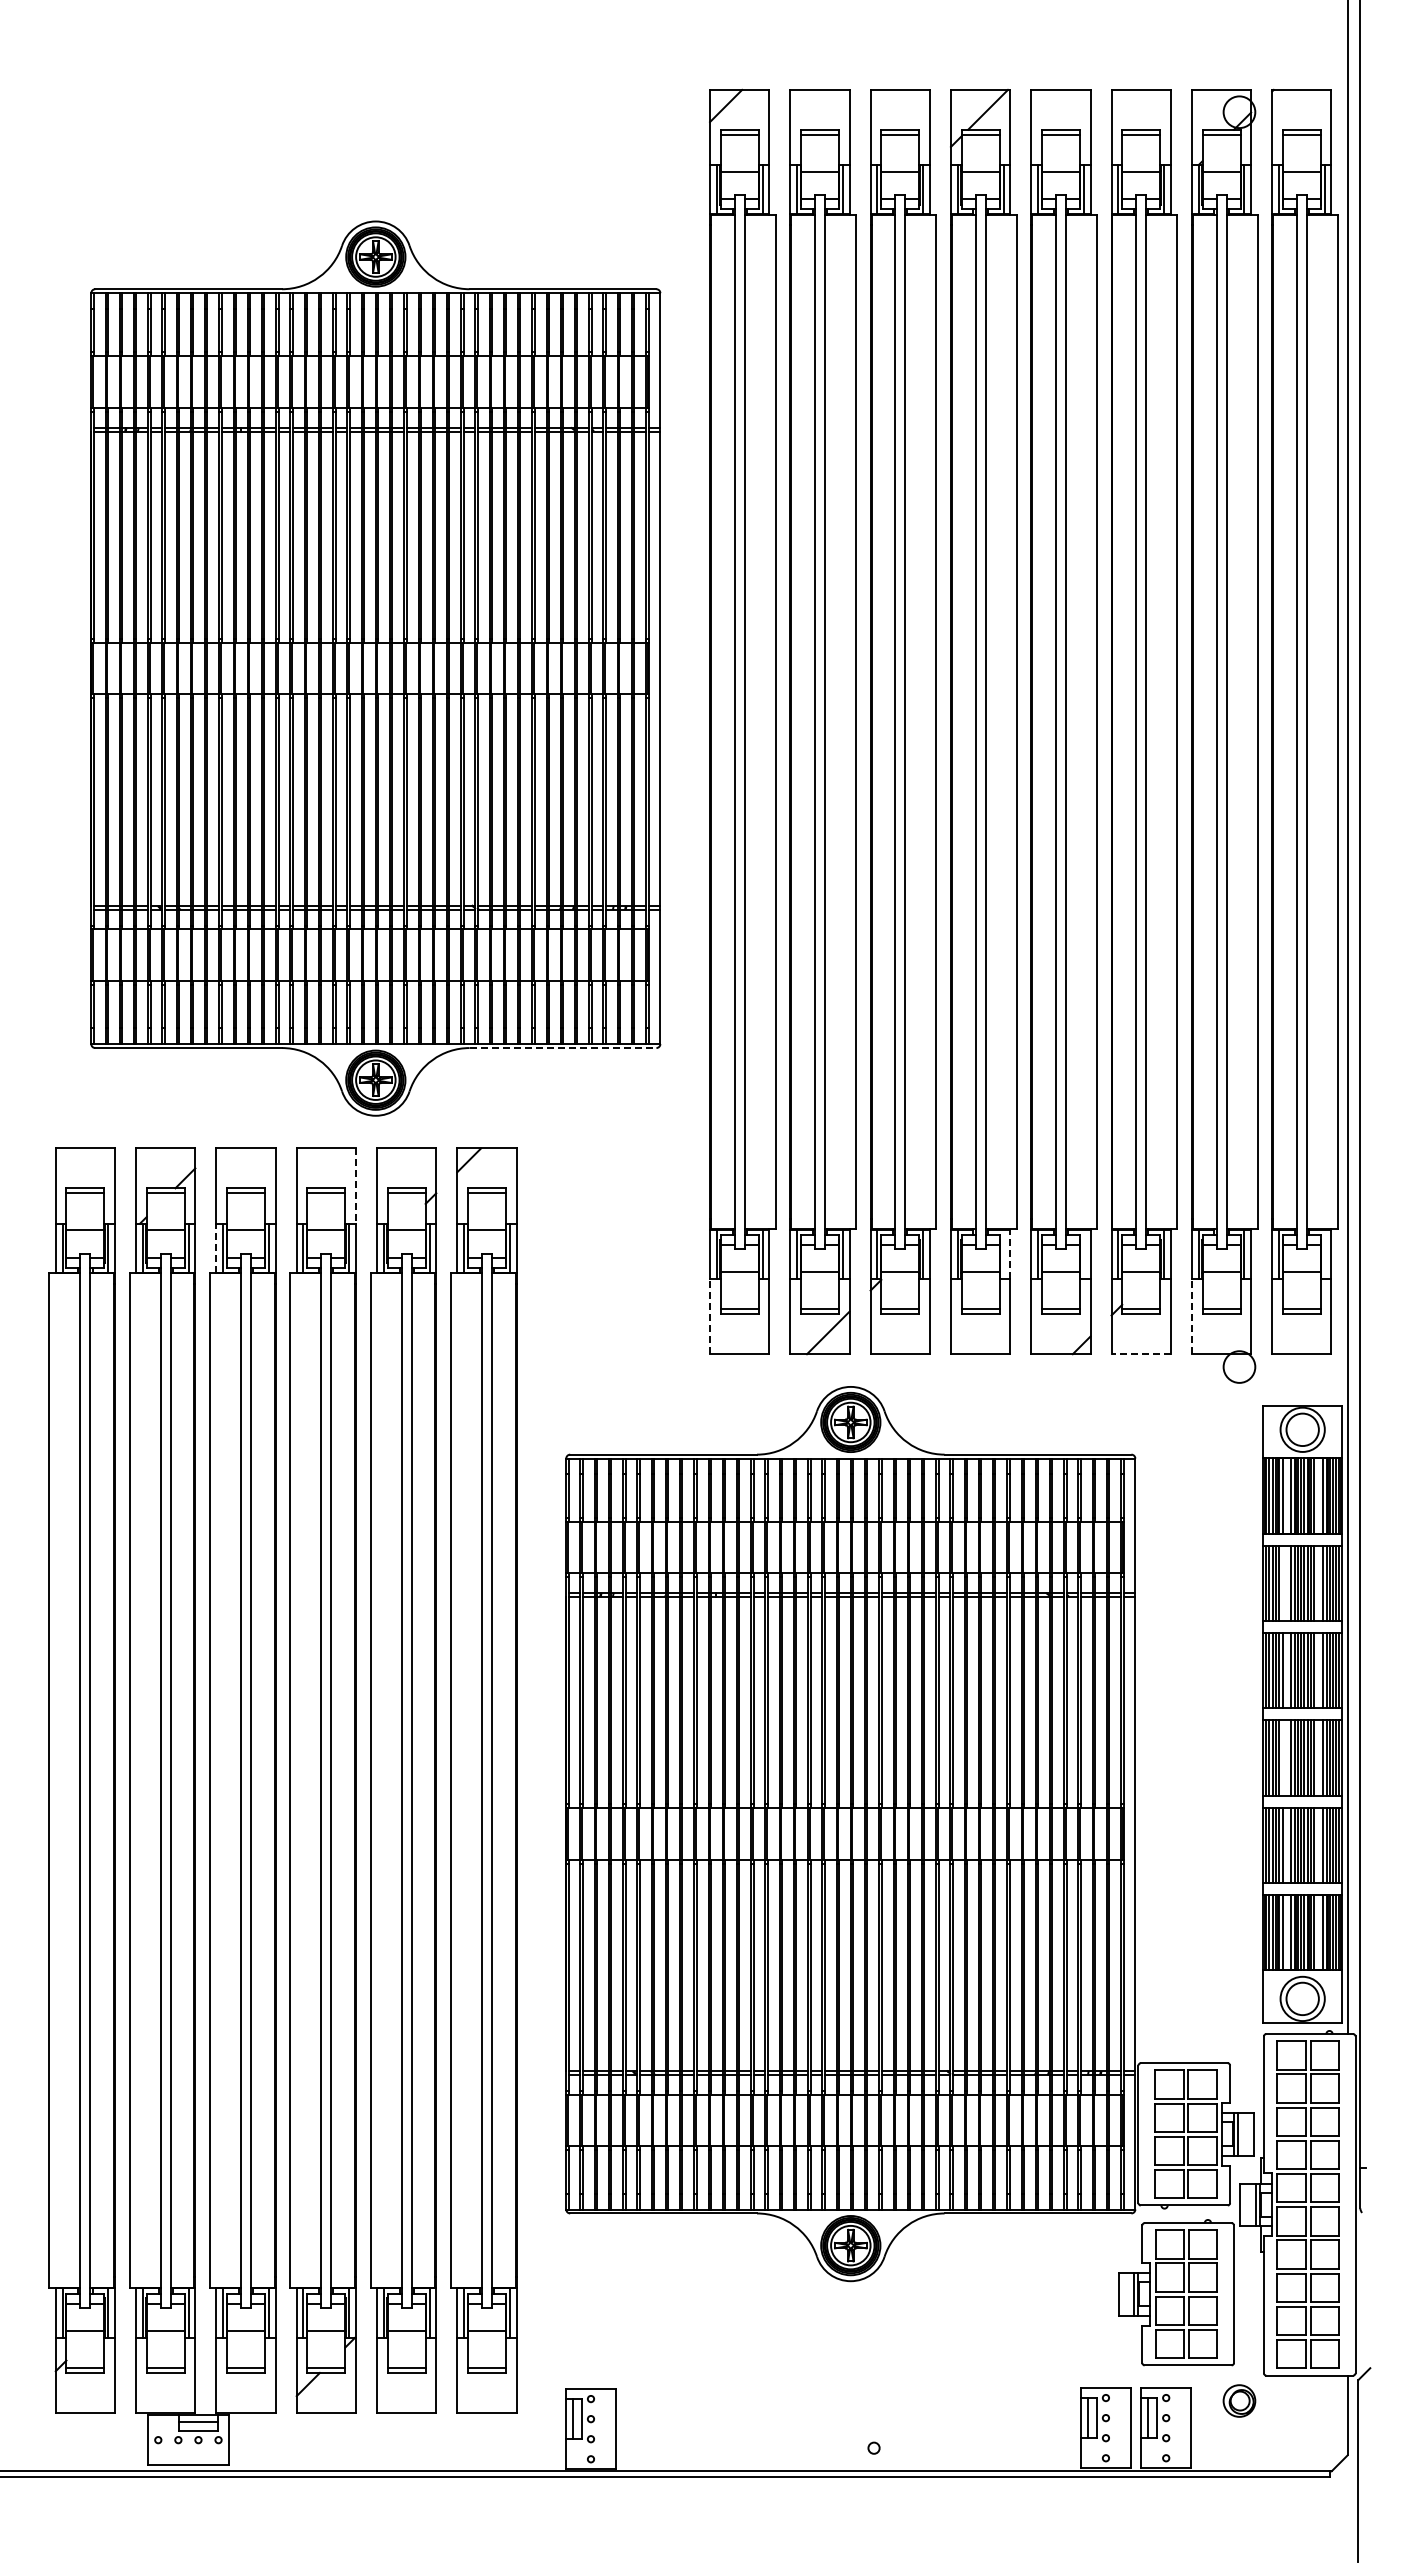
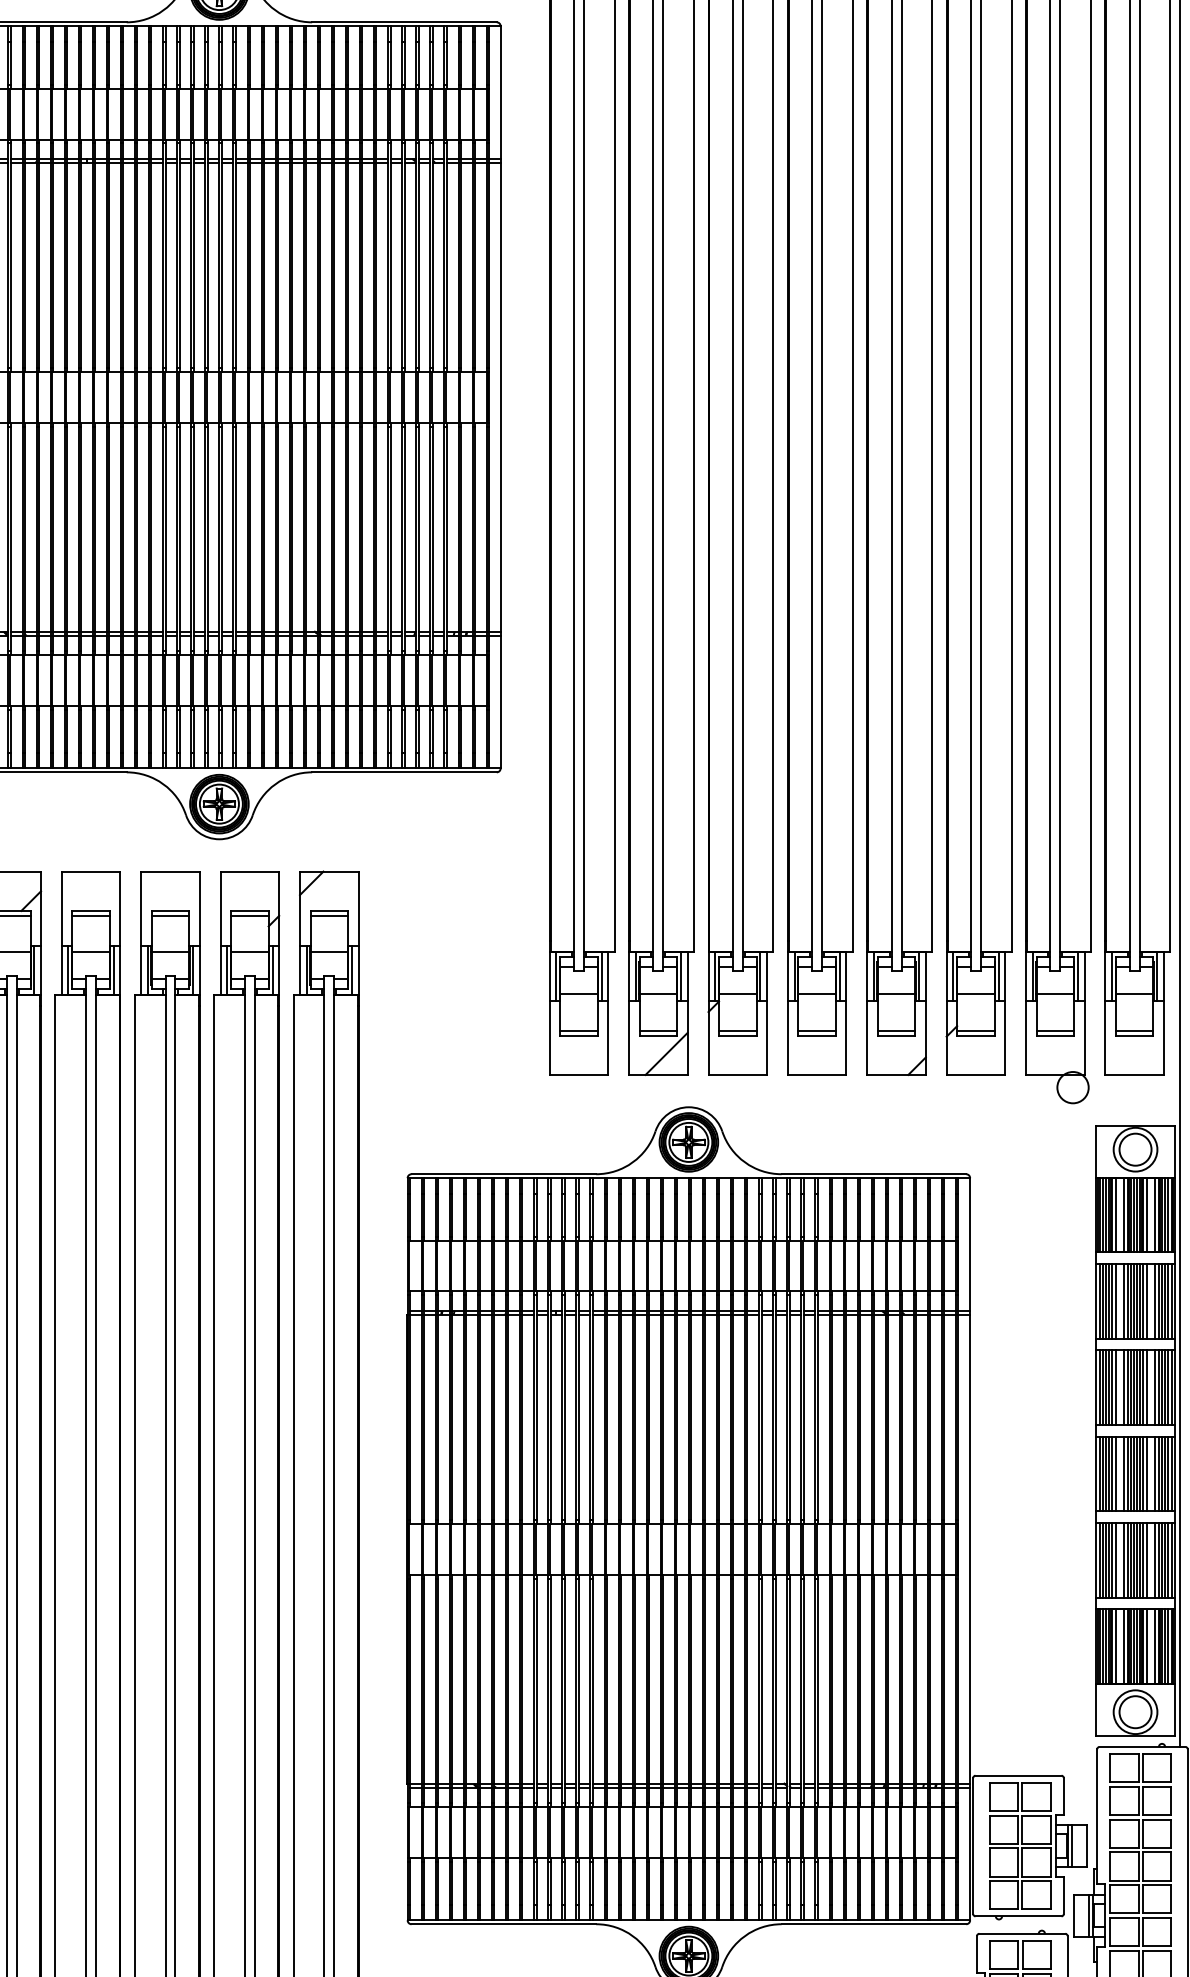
line: (563, 1048) -> (404, 772), dashed -> solid
line: (356, 1186) -> (200, 909), dashed -> solid
line: (216, 1248) -> (61, 970), dashed -> solid
line: (1003, 1254) -> (839, 976), added
line: (1010, 1254) -> (846, 976), dashed -> solid
line: (1083, 1254) -> (918, 976), added
line: (1324, 1254) -> (1157, 976), added
line: (710, 1316) -> (550, 1037), dashed -> solid
line: (1191, 1316) -> (1025, 1037), dashed -> solid
line: (1141, 1354) -> (976, 1075), dashed -> solid
line: (1282, 1583) -> (1115, 1301), added
line: (1282, 1757) -> (1115, 1473), added

